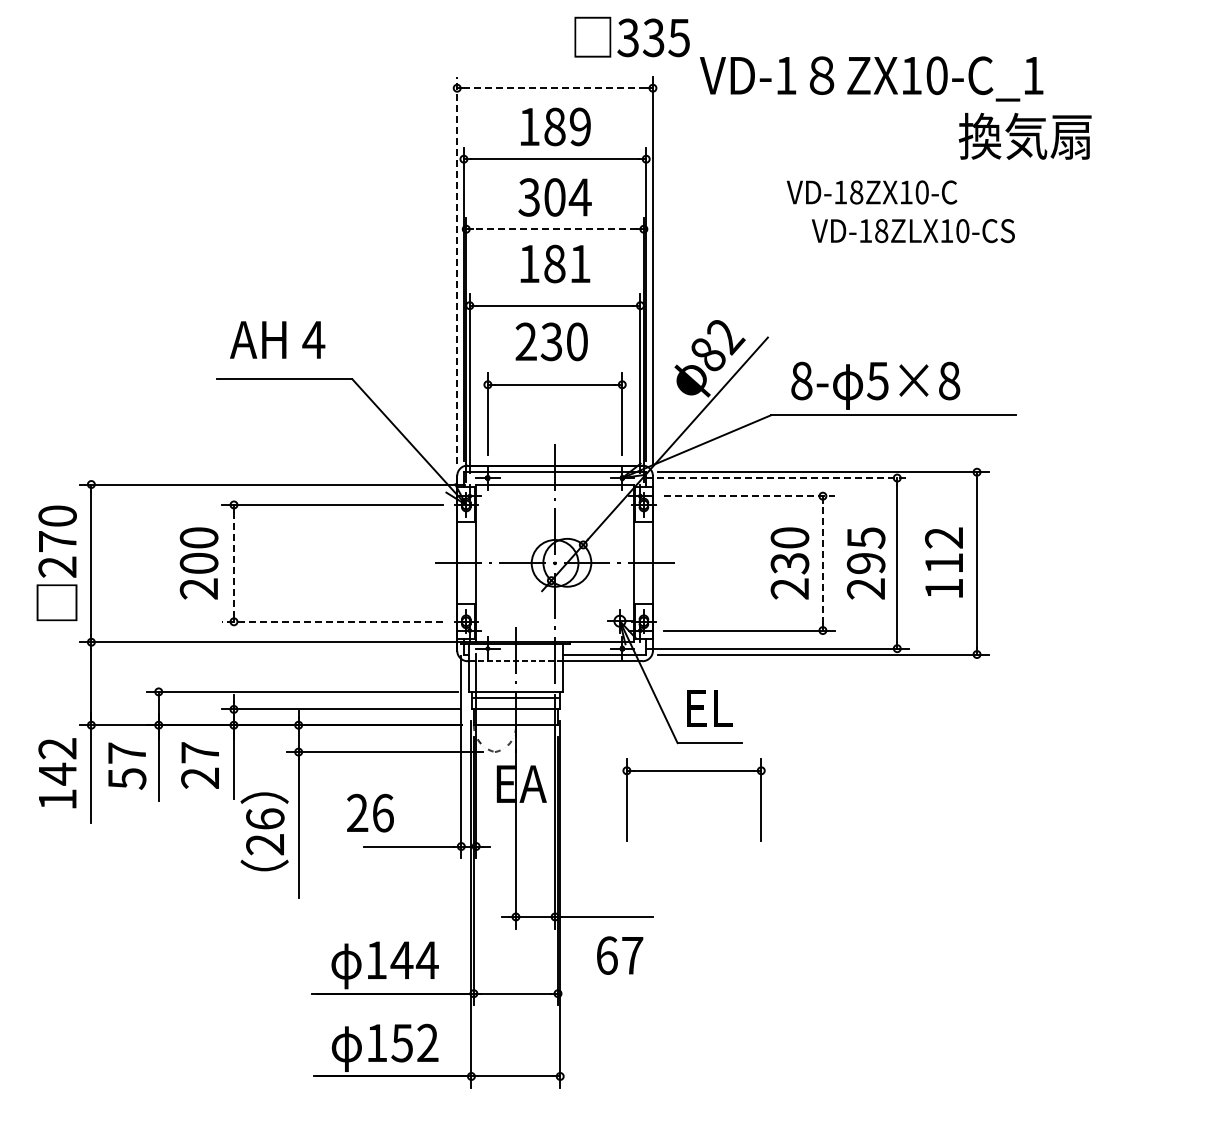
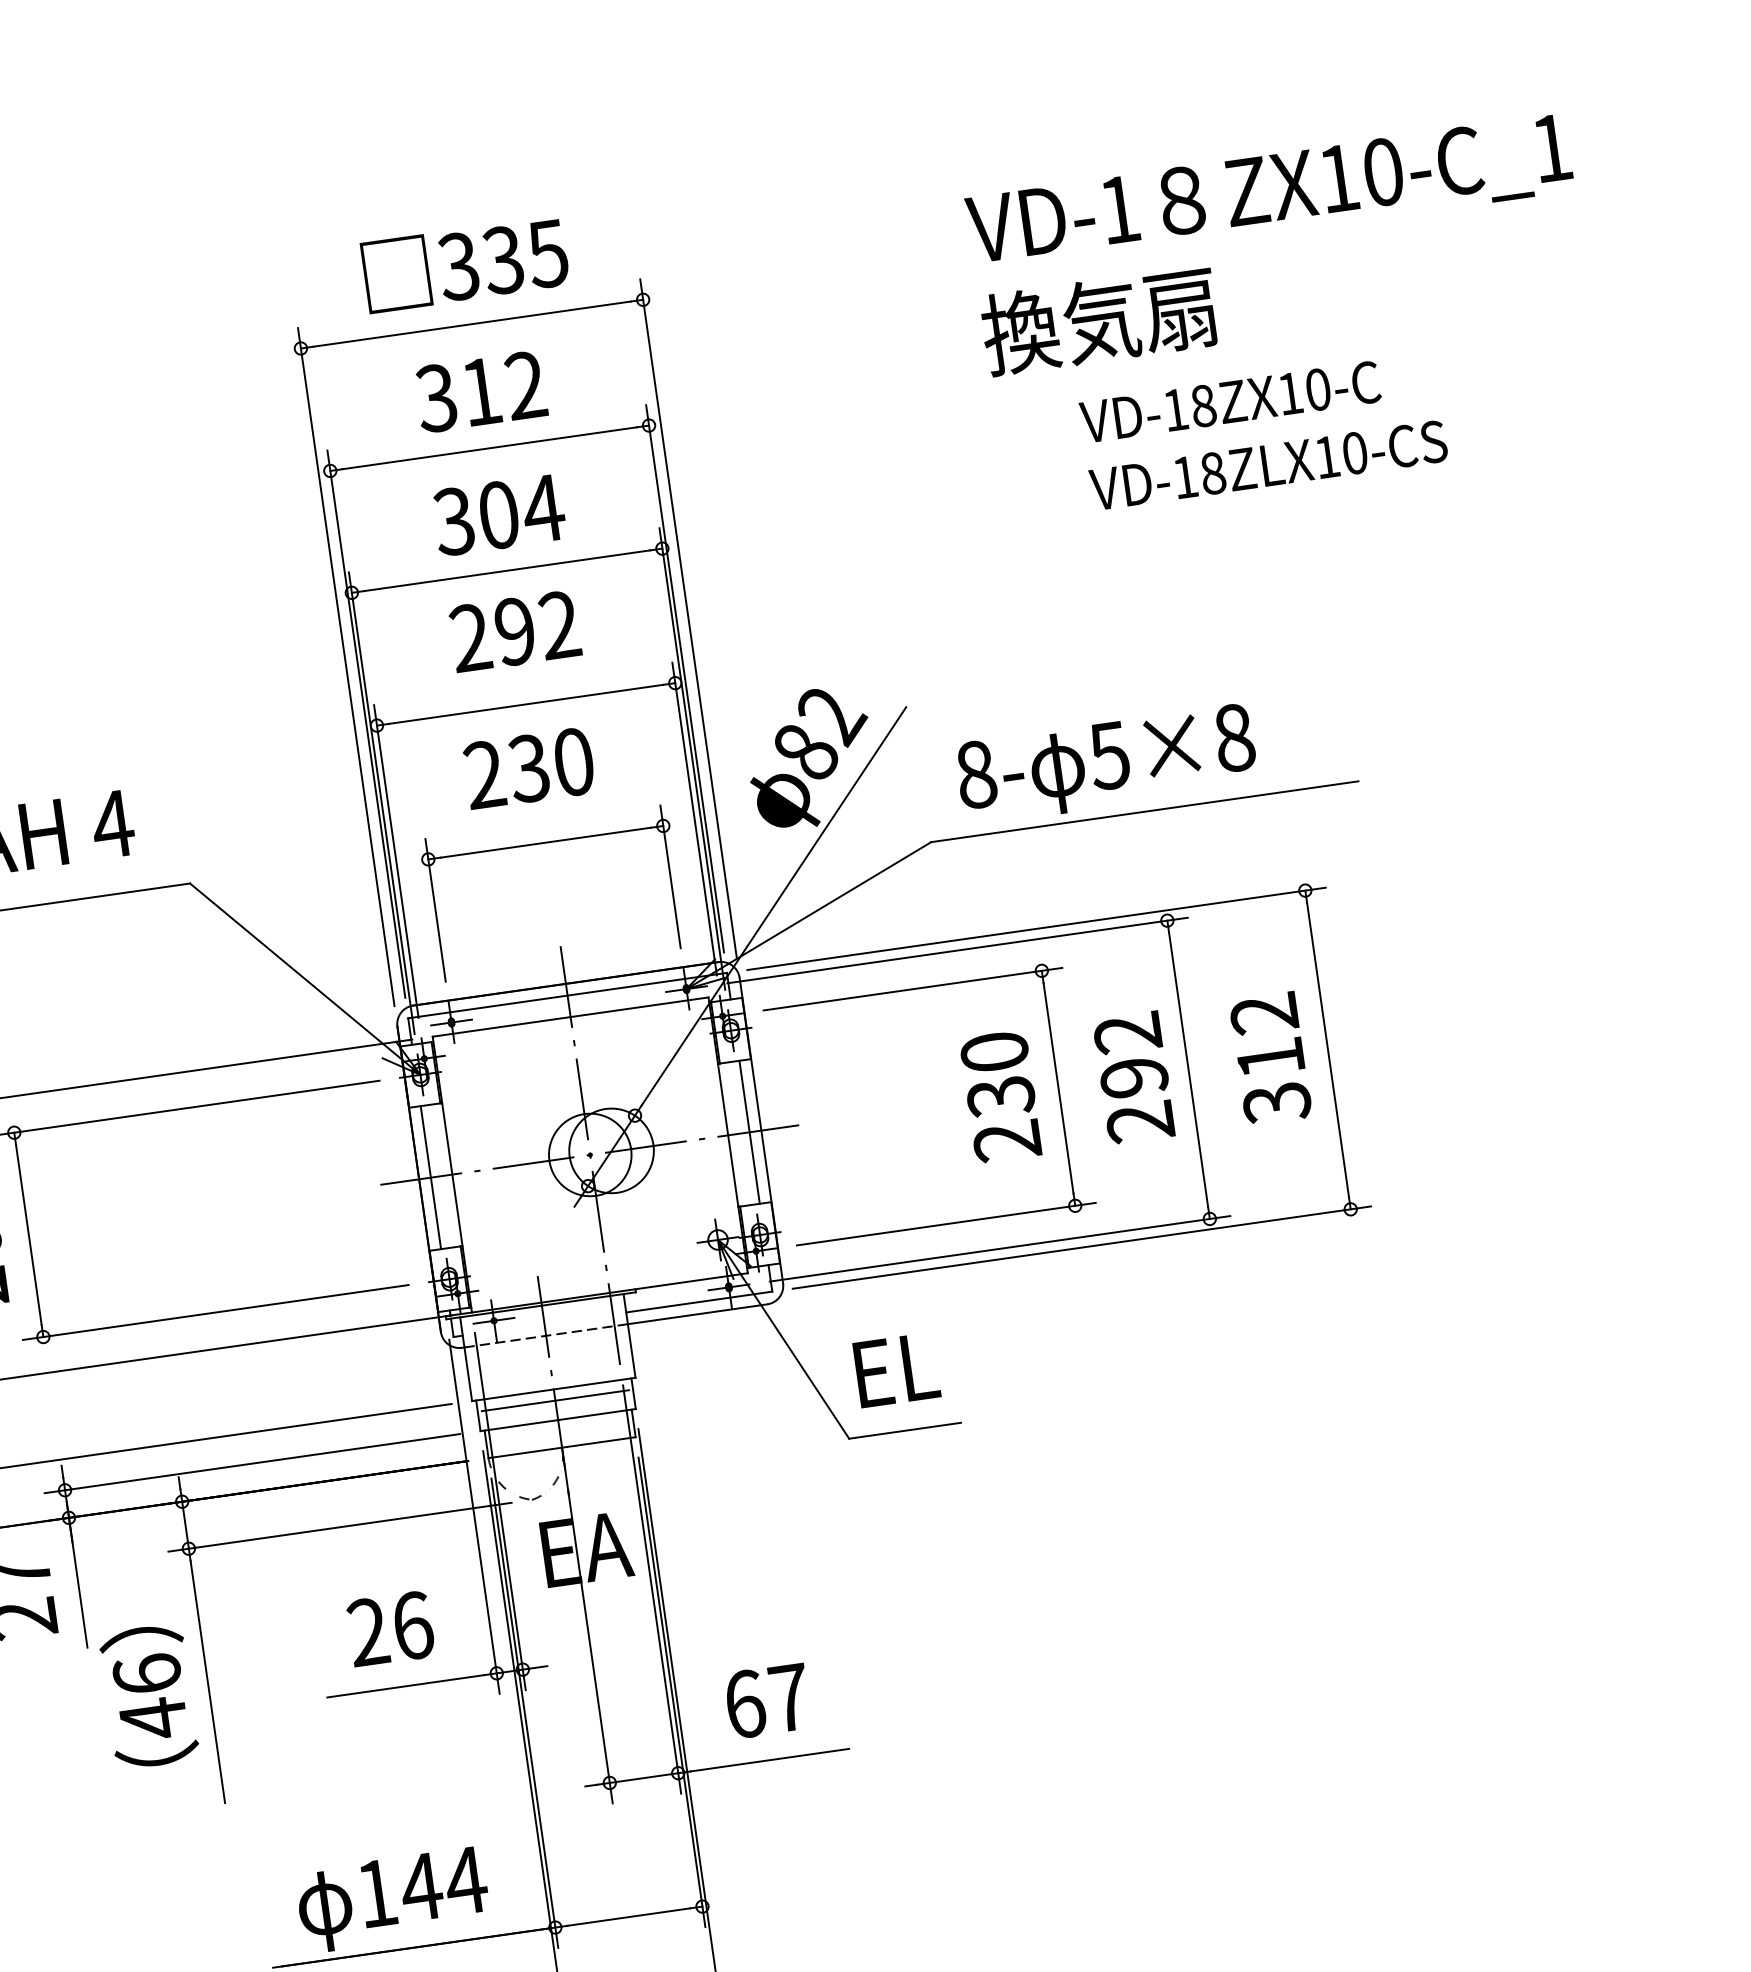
text: (631, 36) -> (464, 263), moved
text: (871, 78) -> (1269, 193), moved
line: (555, 88) -> (472, 324), dashed -> solid
text: (554, 126) -> (480, 391), 189 -> 312
text: (1024, 135) -> (1098, 319), moved
text: (871, 192) -> (1229, 402), moved
line: (555, 229) -> (507, 571), dashed -> solid
text: (912, 231) -> (1267, 466), moved
text: (554, 263) -> (514, 630), 181 -> 292
line: (457, 270) -> (346, 667), dashed -> solid
line: (777, 478) -> (958, 951), dashed -> solid
line: (749, 496) -> (913, 989), dashed -> solid
text: (865, 538) -> (1126, 1034), 295 -> 292
line: (822, 562) -> (1057, 1086), dashed -> solid
line: (233, 563) -> (28, 1235), dashed -> solid
line: (463, 563) -> (430, 1177), added
line: (646, 563) -> (750, 1132), added
text: (944, 589) -> (1277, 1103), 112 -> 312
line: (332, 621) -> (215, 1311), dashed -> solid
part: (693, 771) -> (884, 1484), removed
text: (370, 812) -> (390, 1627), moved
text: (264, 844) -> (152, 1718), 26 -> 46
text: (620, 955) -> (768, 1700), moved

